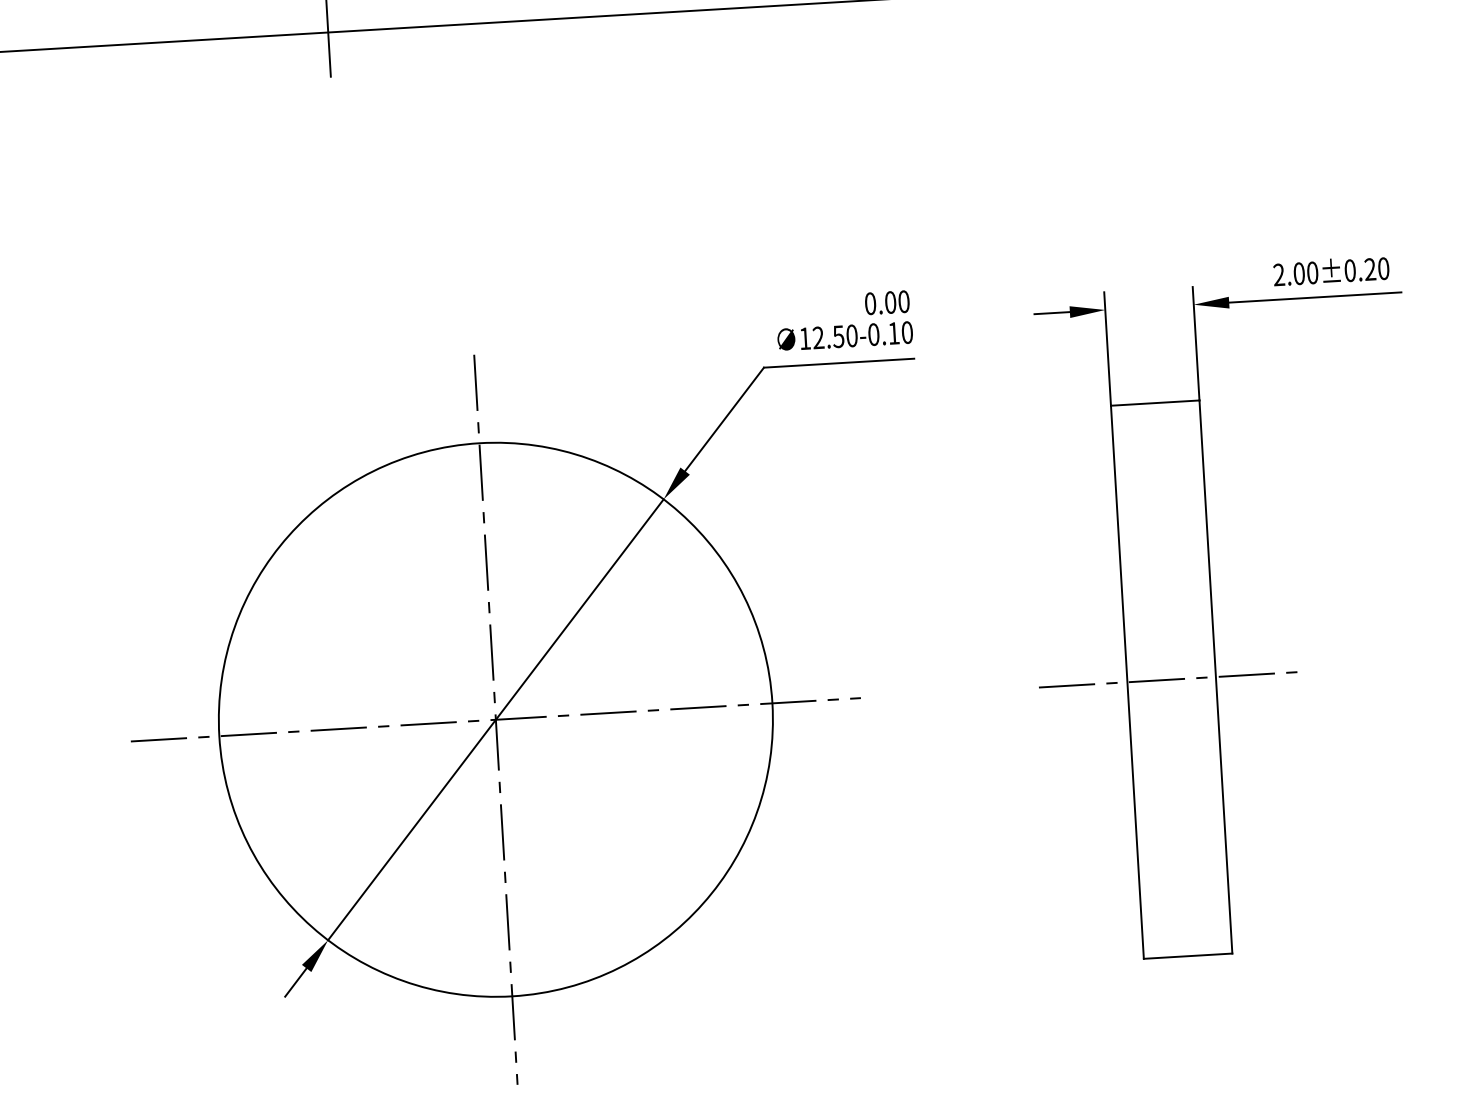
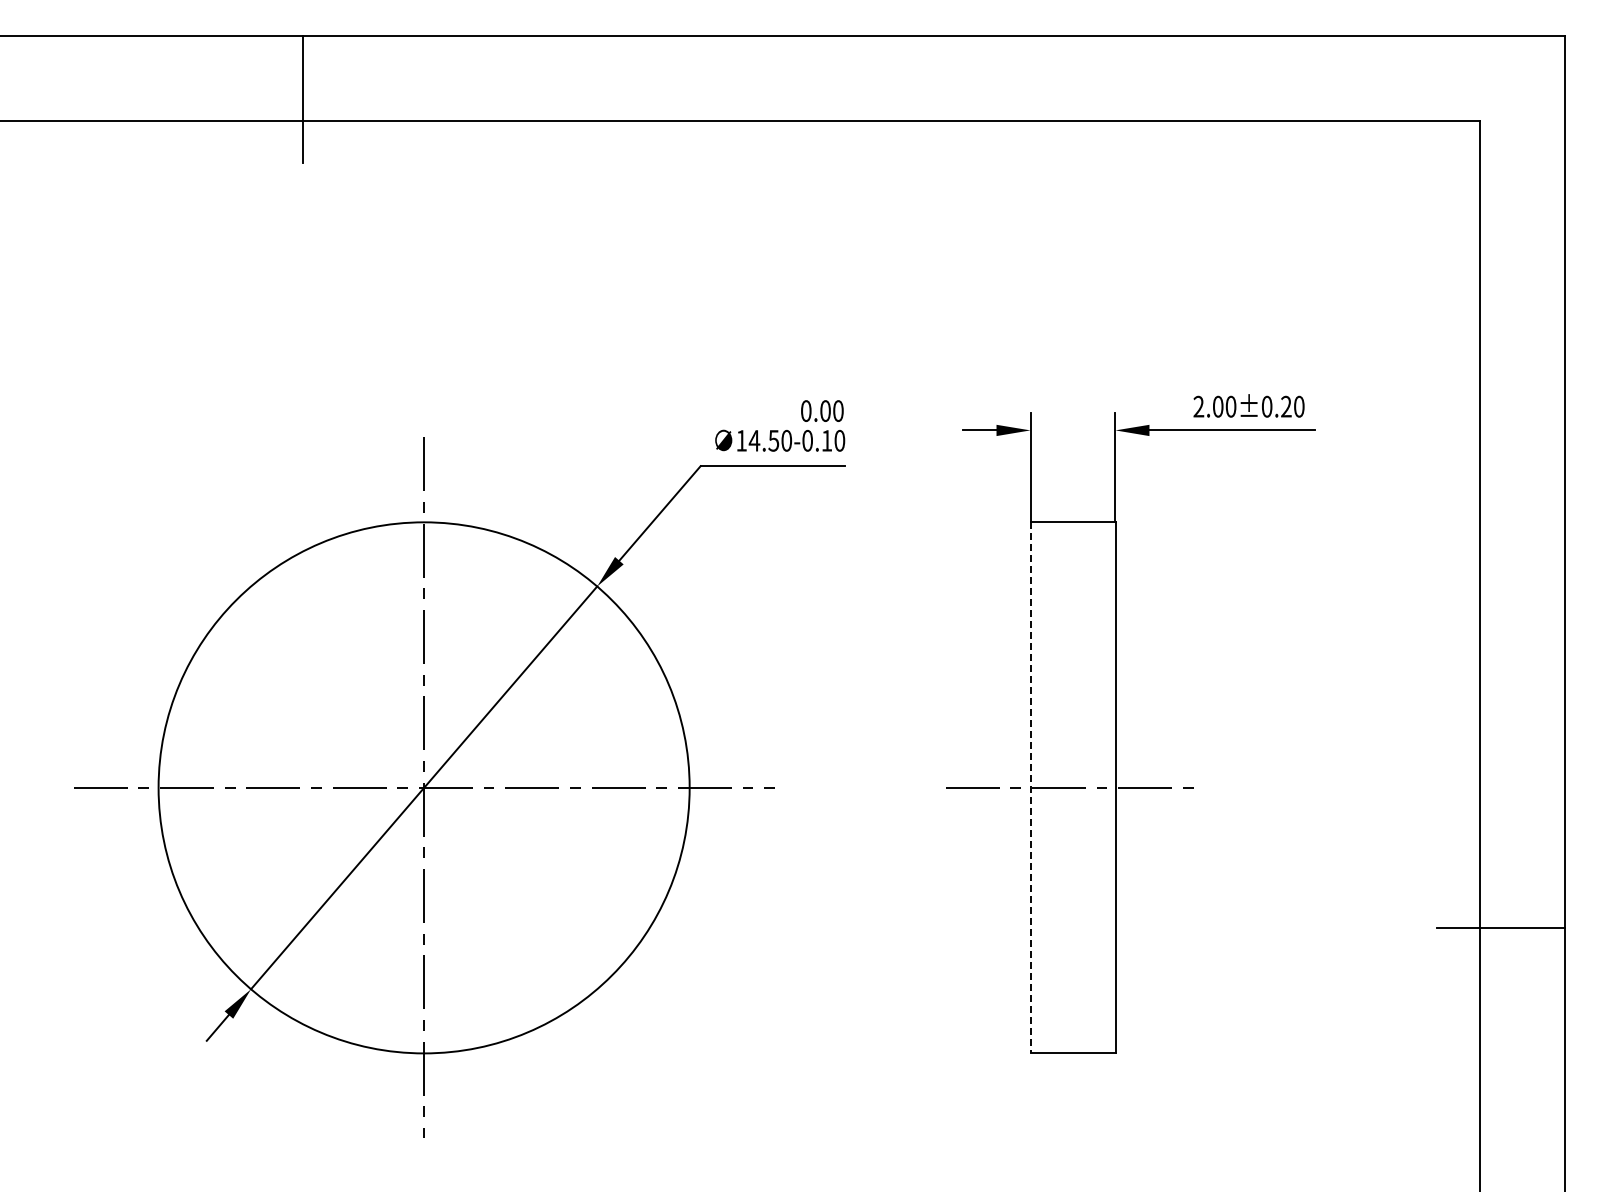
text: (818, 337) -> (754, 440), 12.50 -> 14.50
line: (1127, 681) -> (1030, 787), solid -> dashed

